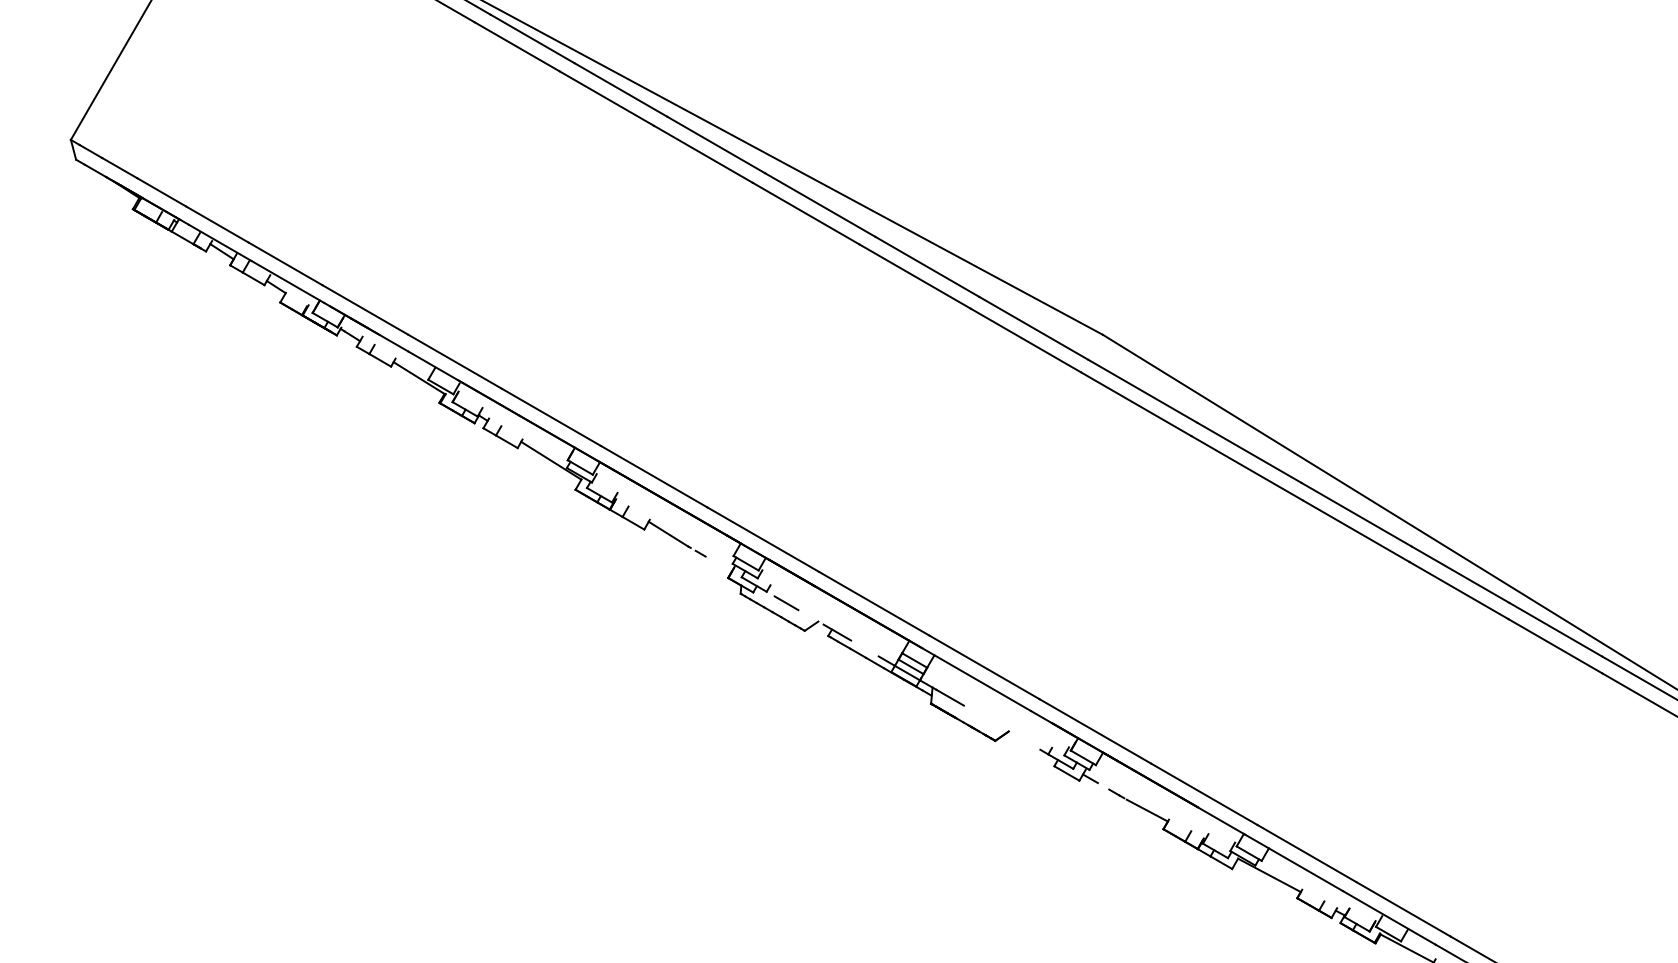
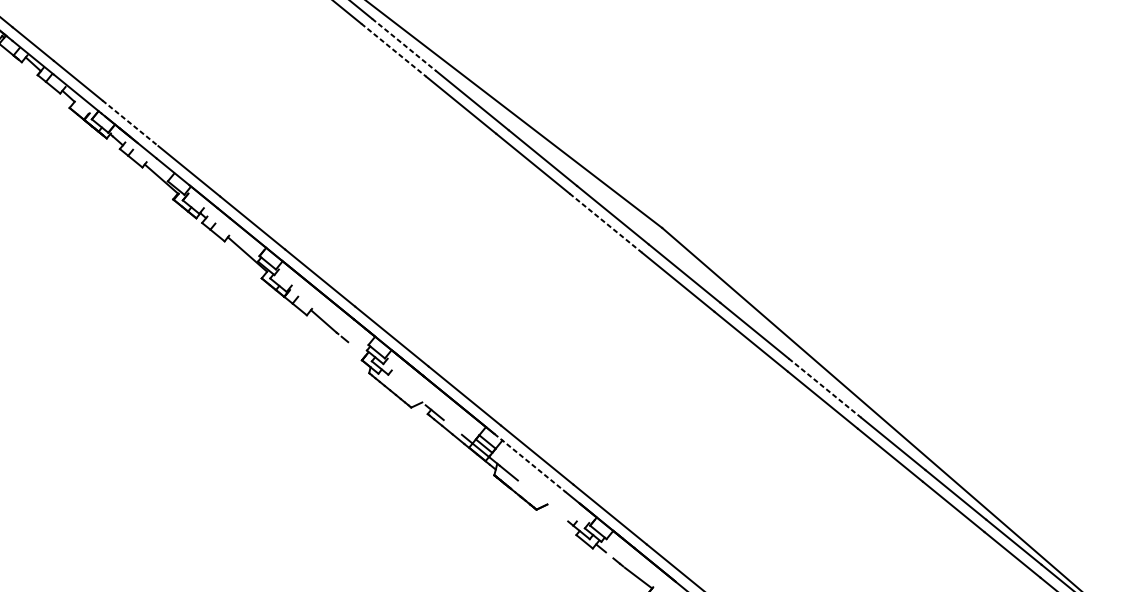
line: (716, 145) -> (404, 45), solid -> dashed
line: (703, 154) -> (393, 50), solid -> dashed
line: (365, 310) -> (130, 123), solid -> dashed
line: (1026, 340) -> (606, 223), solid -> dashed
line: (1356, 514) -> (824, 388), solid -> dashed
line: (786, 603) -> (401, 385), removed
line: (976, 679) -> (530, 463), solid -> dashed

